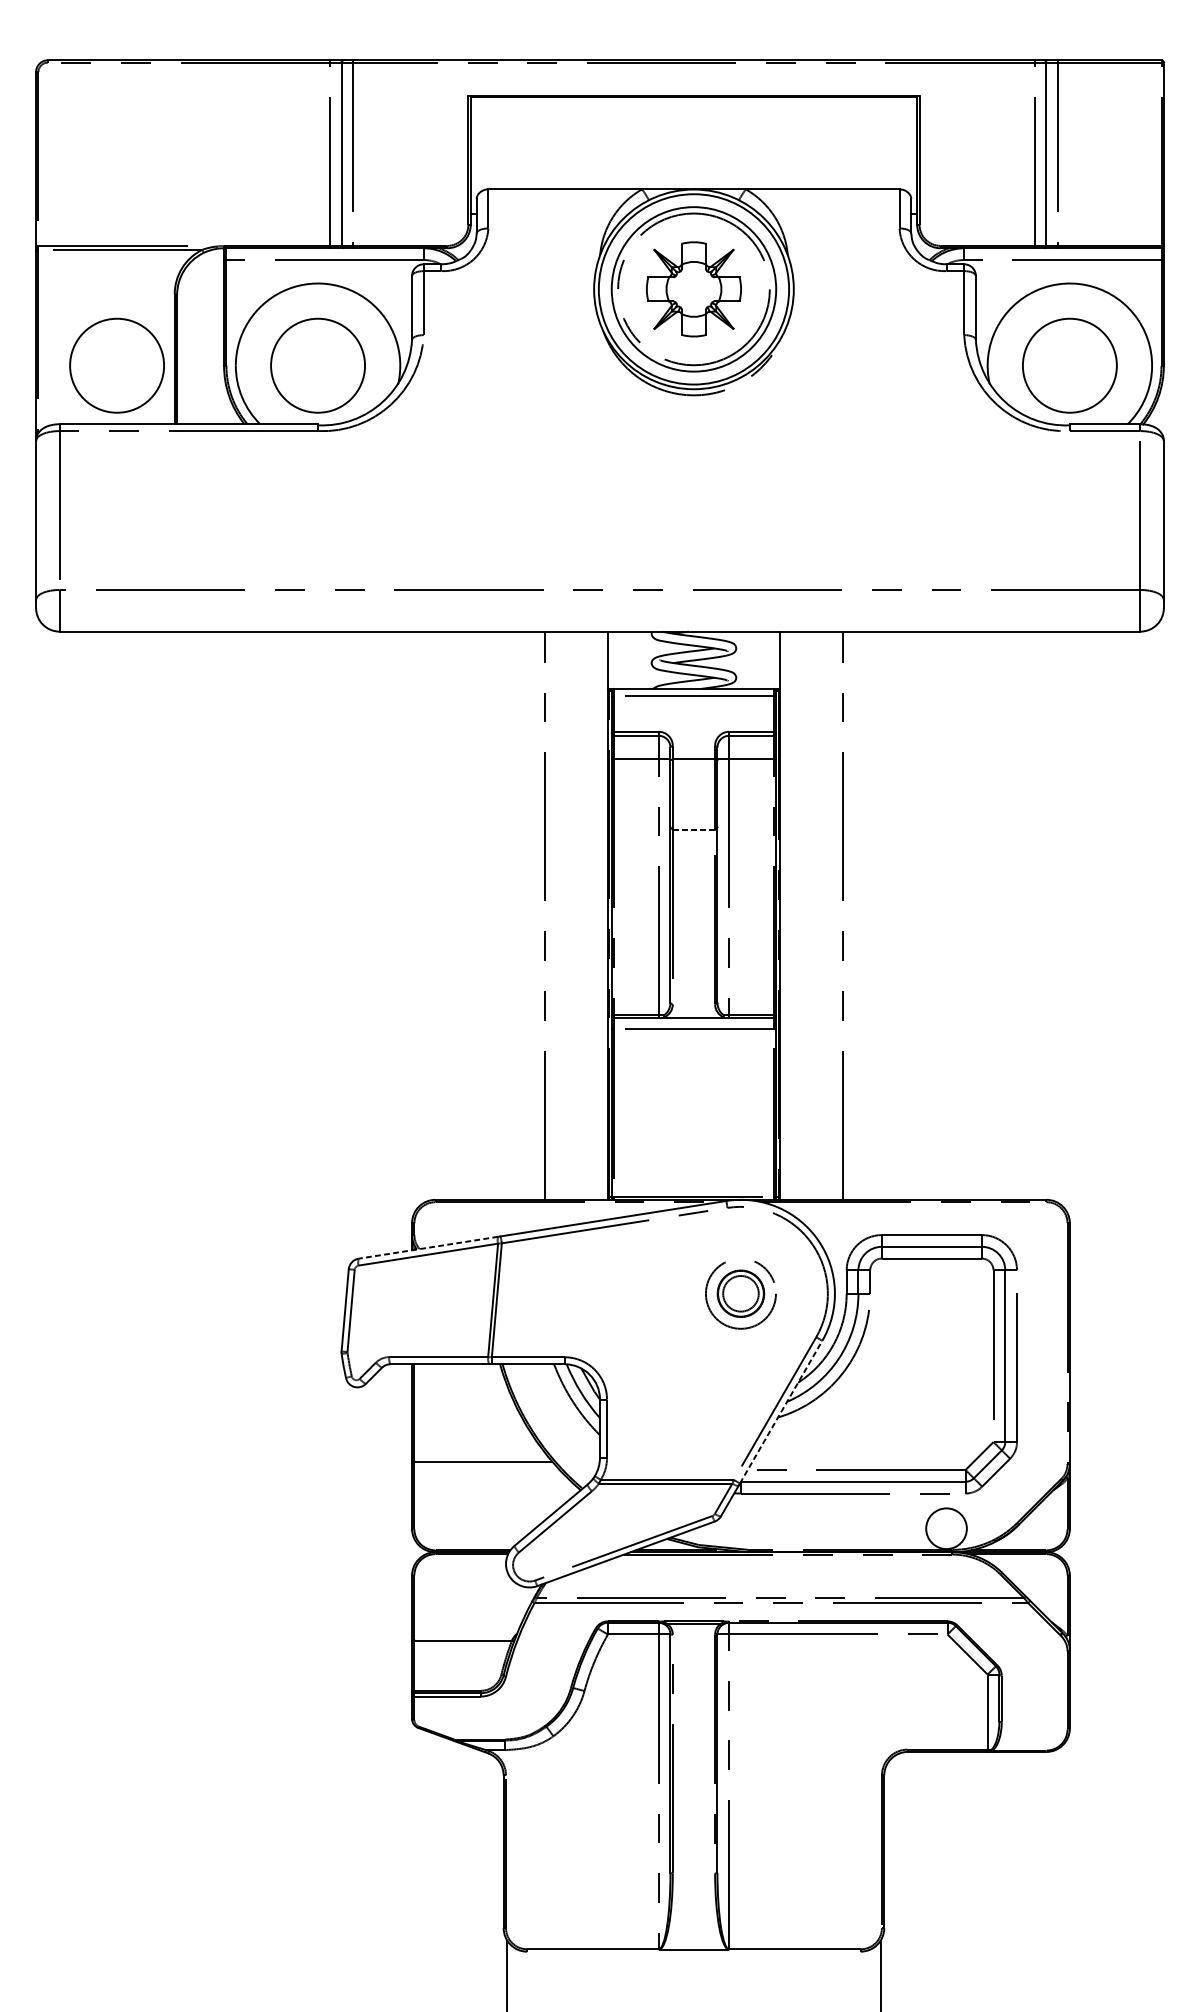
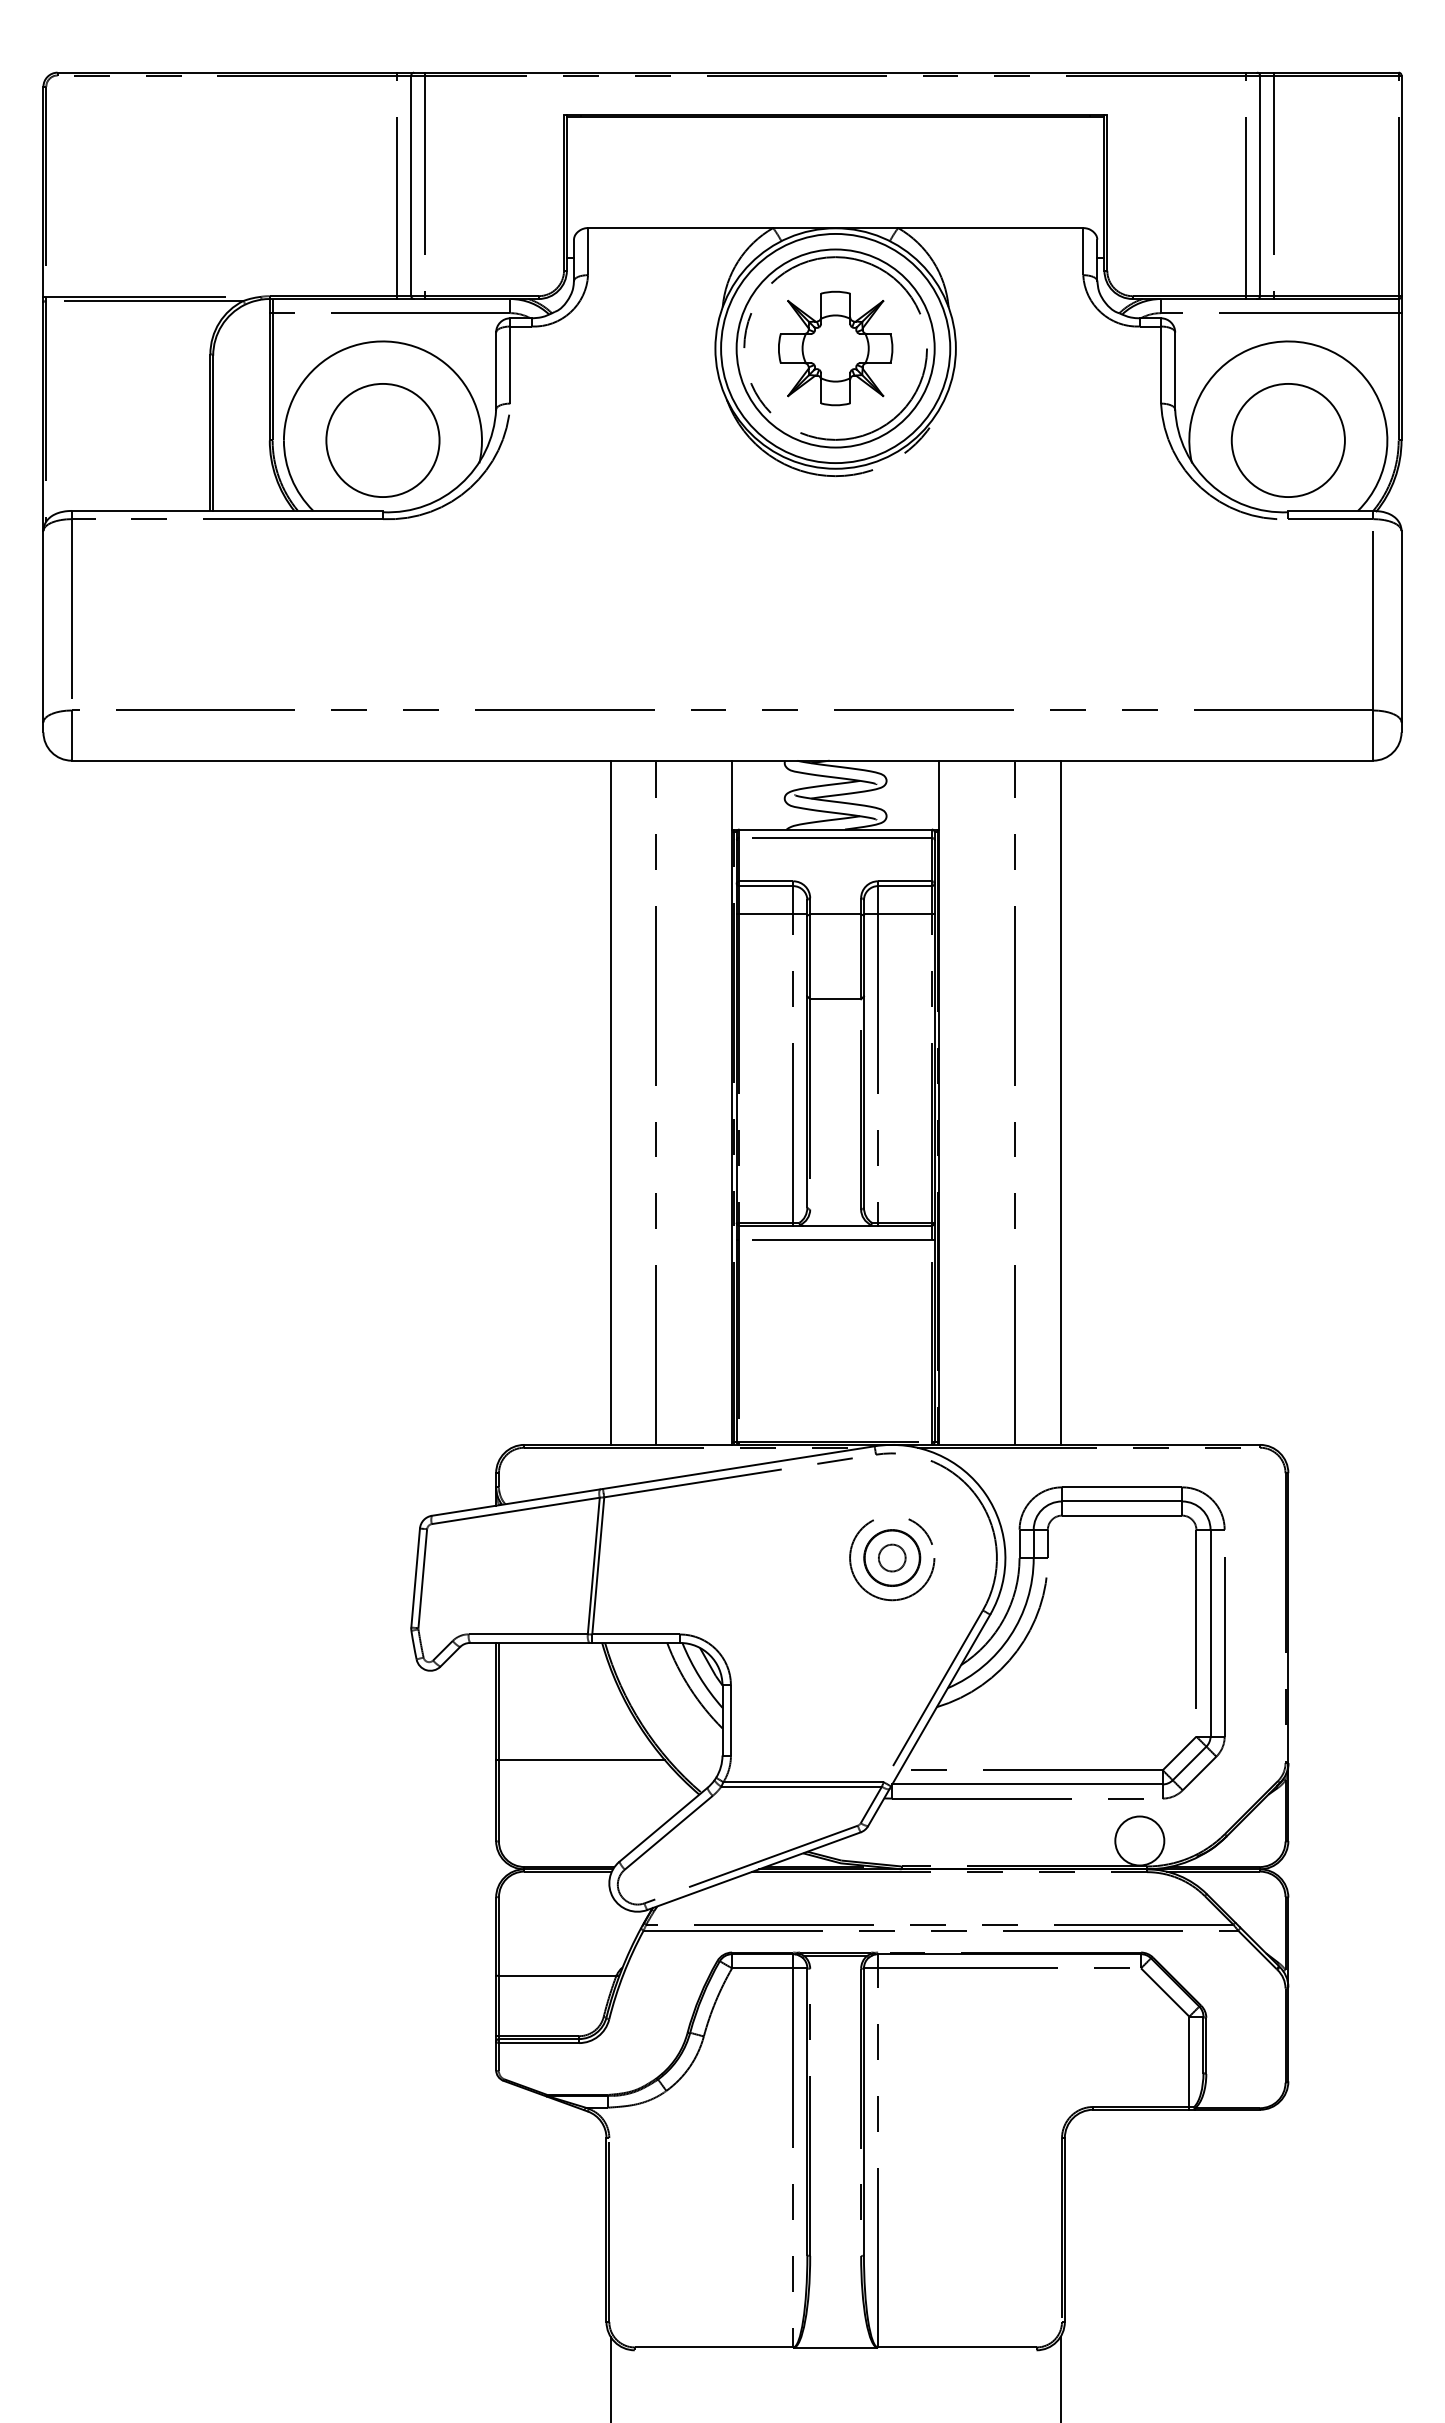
circle: (116, 365) -> (140, 440), removed
line: (694, 829) -> (836, 999), dashed -> solid
line: (506, 915) -> (610, 1102), added
line: (880, 915) -> (1060, 1102), added
line: (428, 1247) -> (515, 1502), dashed -> solid
circle: (740, 1293) -> (891, 1557), size x0.62
line: (781, 1412) -> (940, 1700), dashed -> solid

